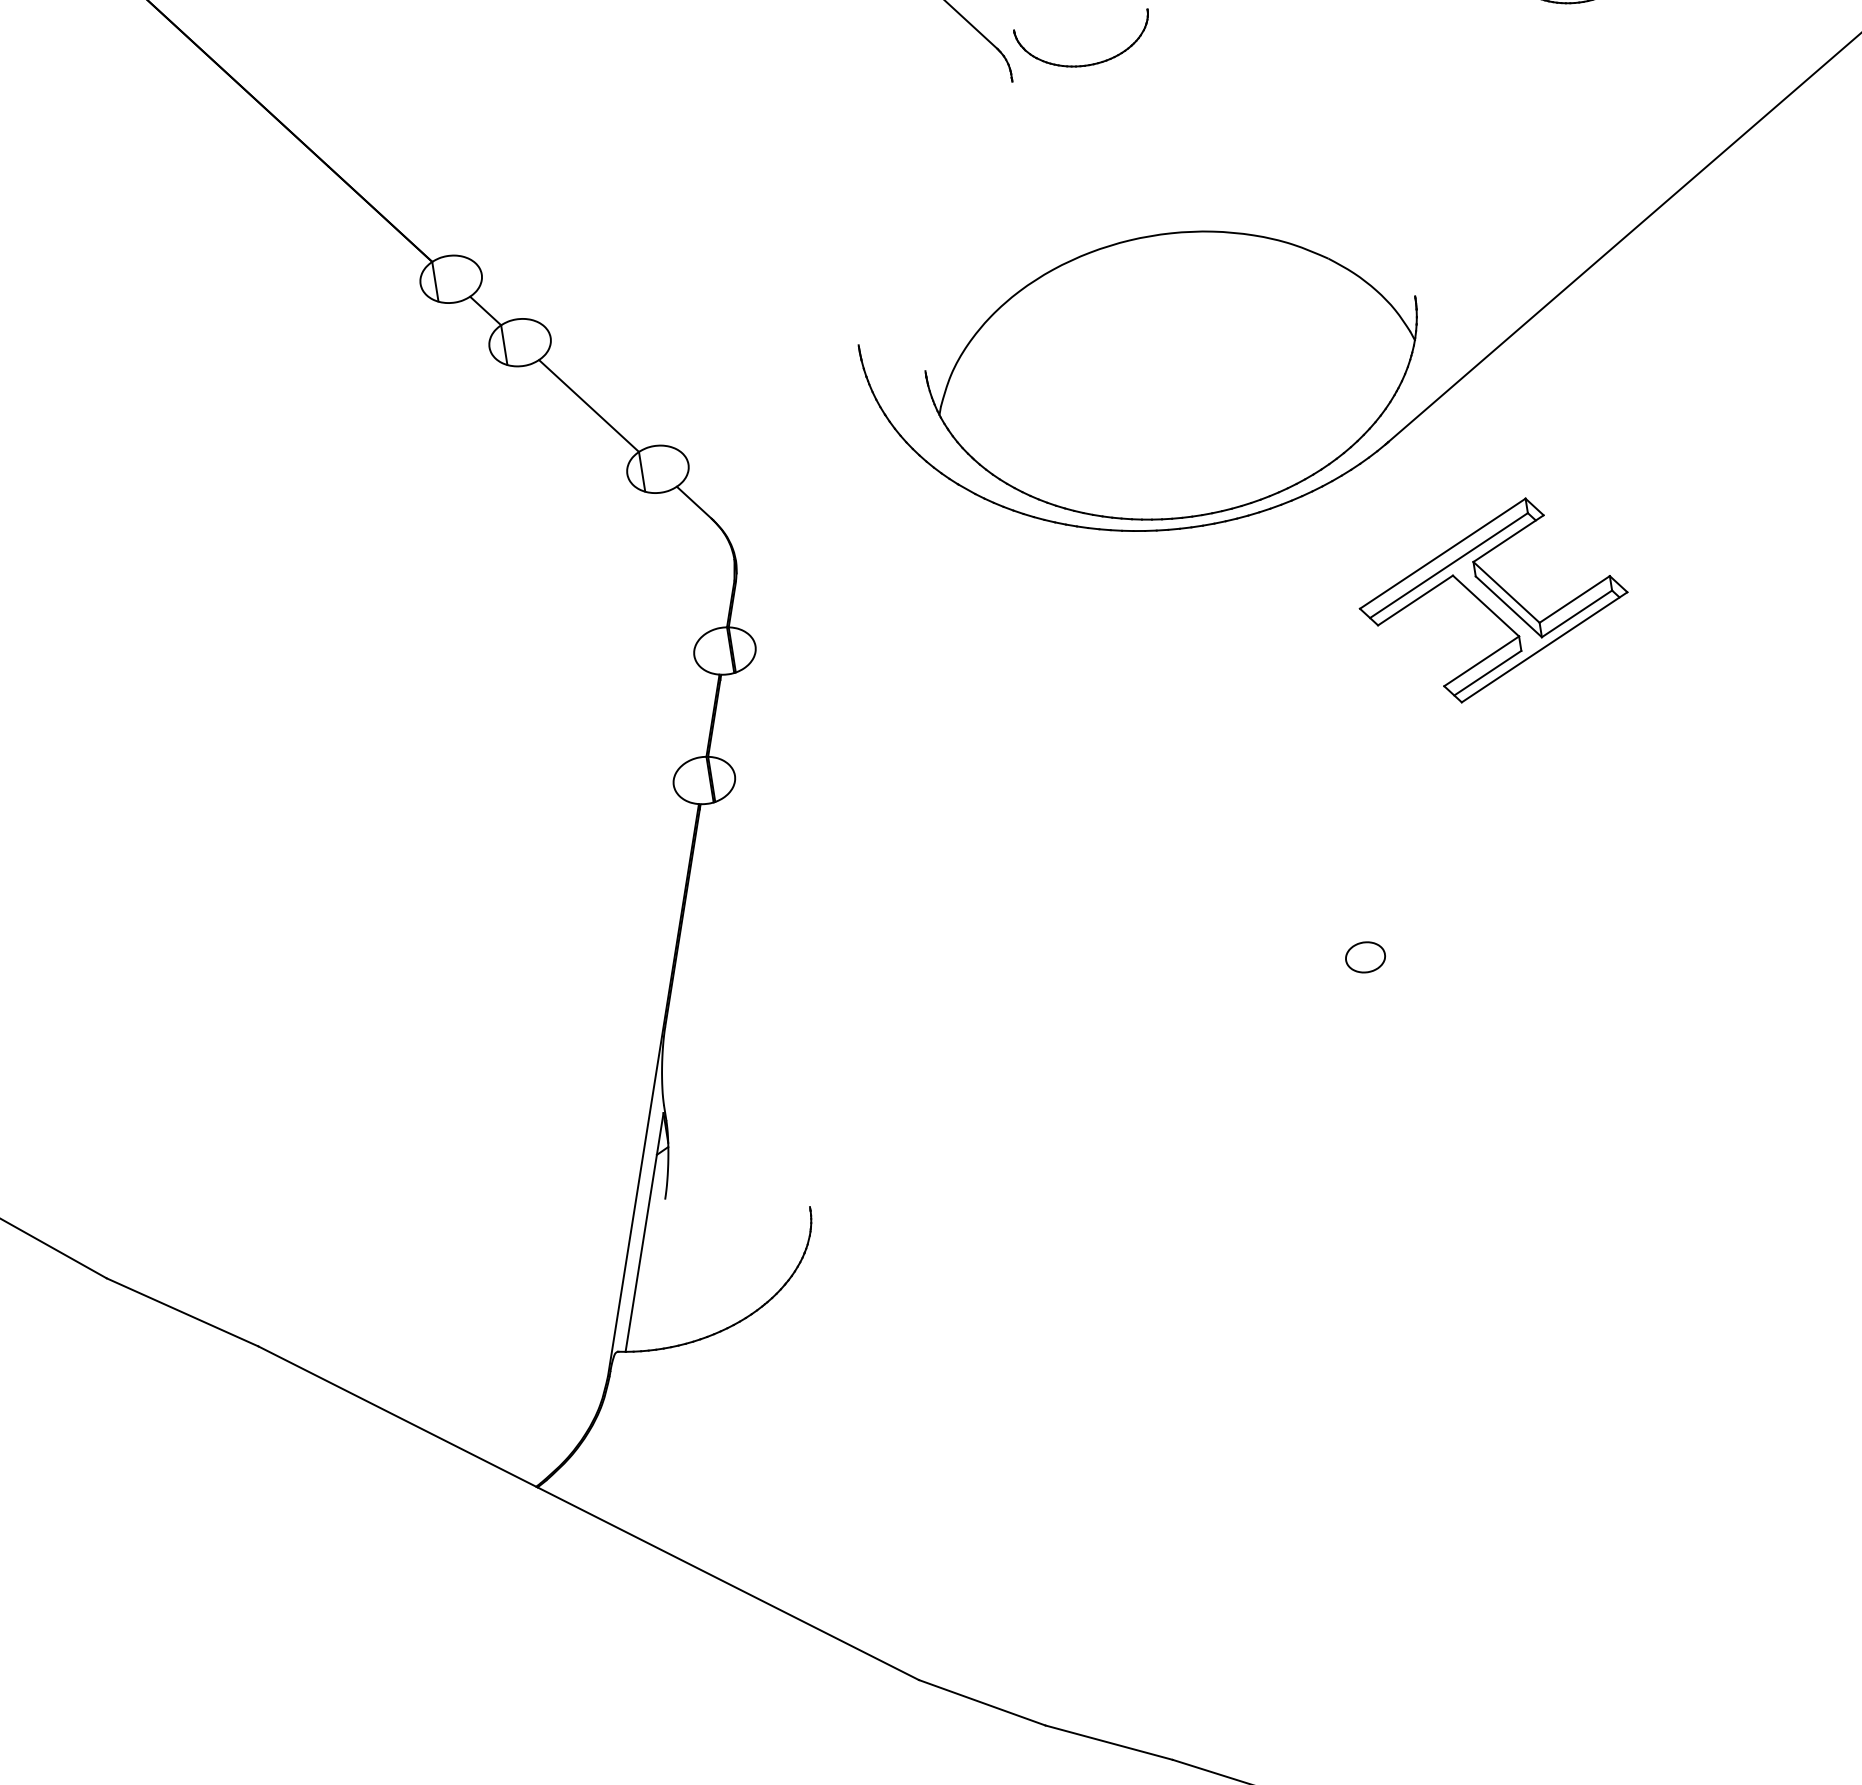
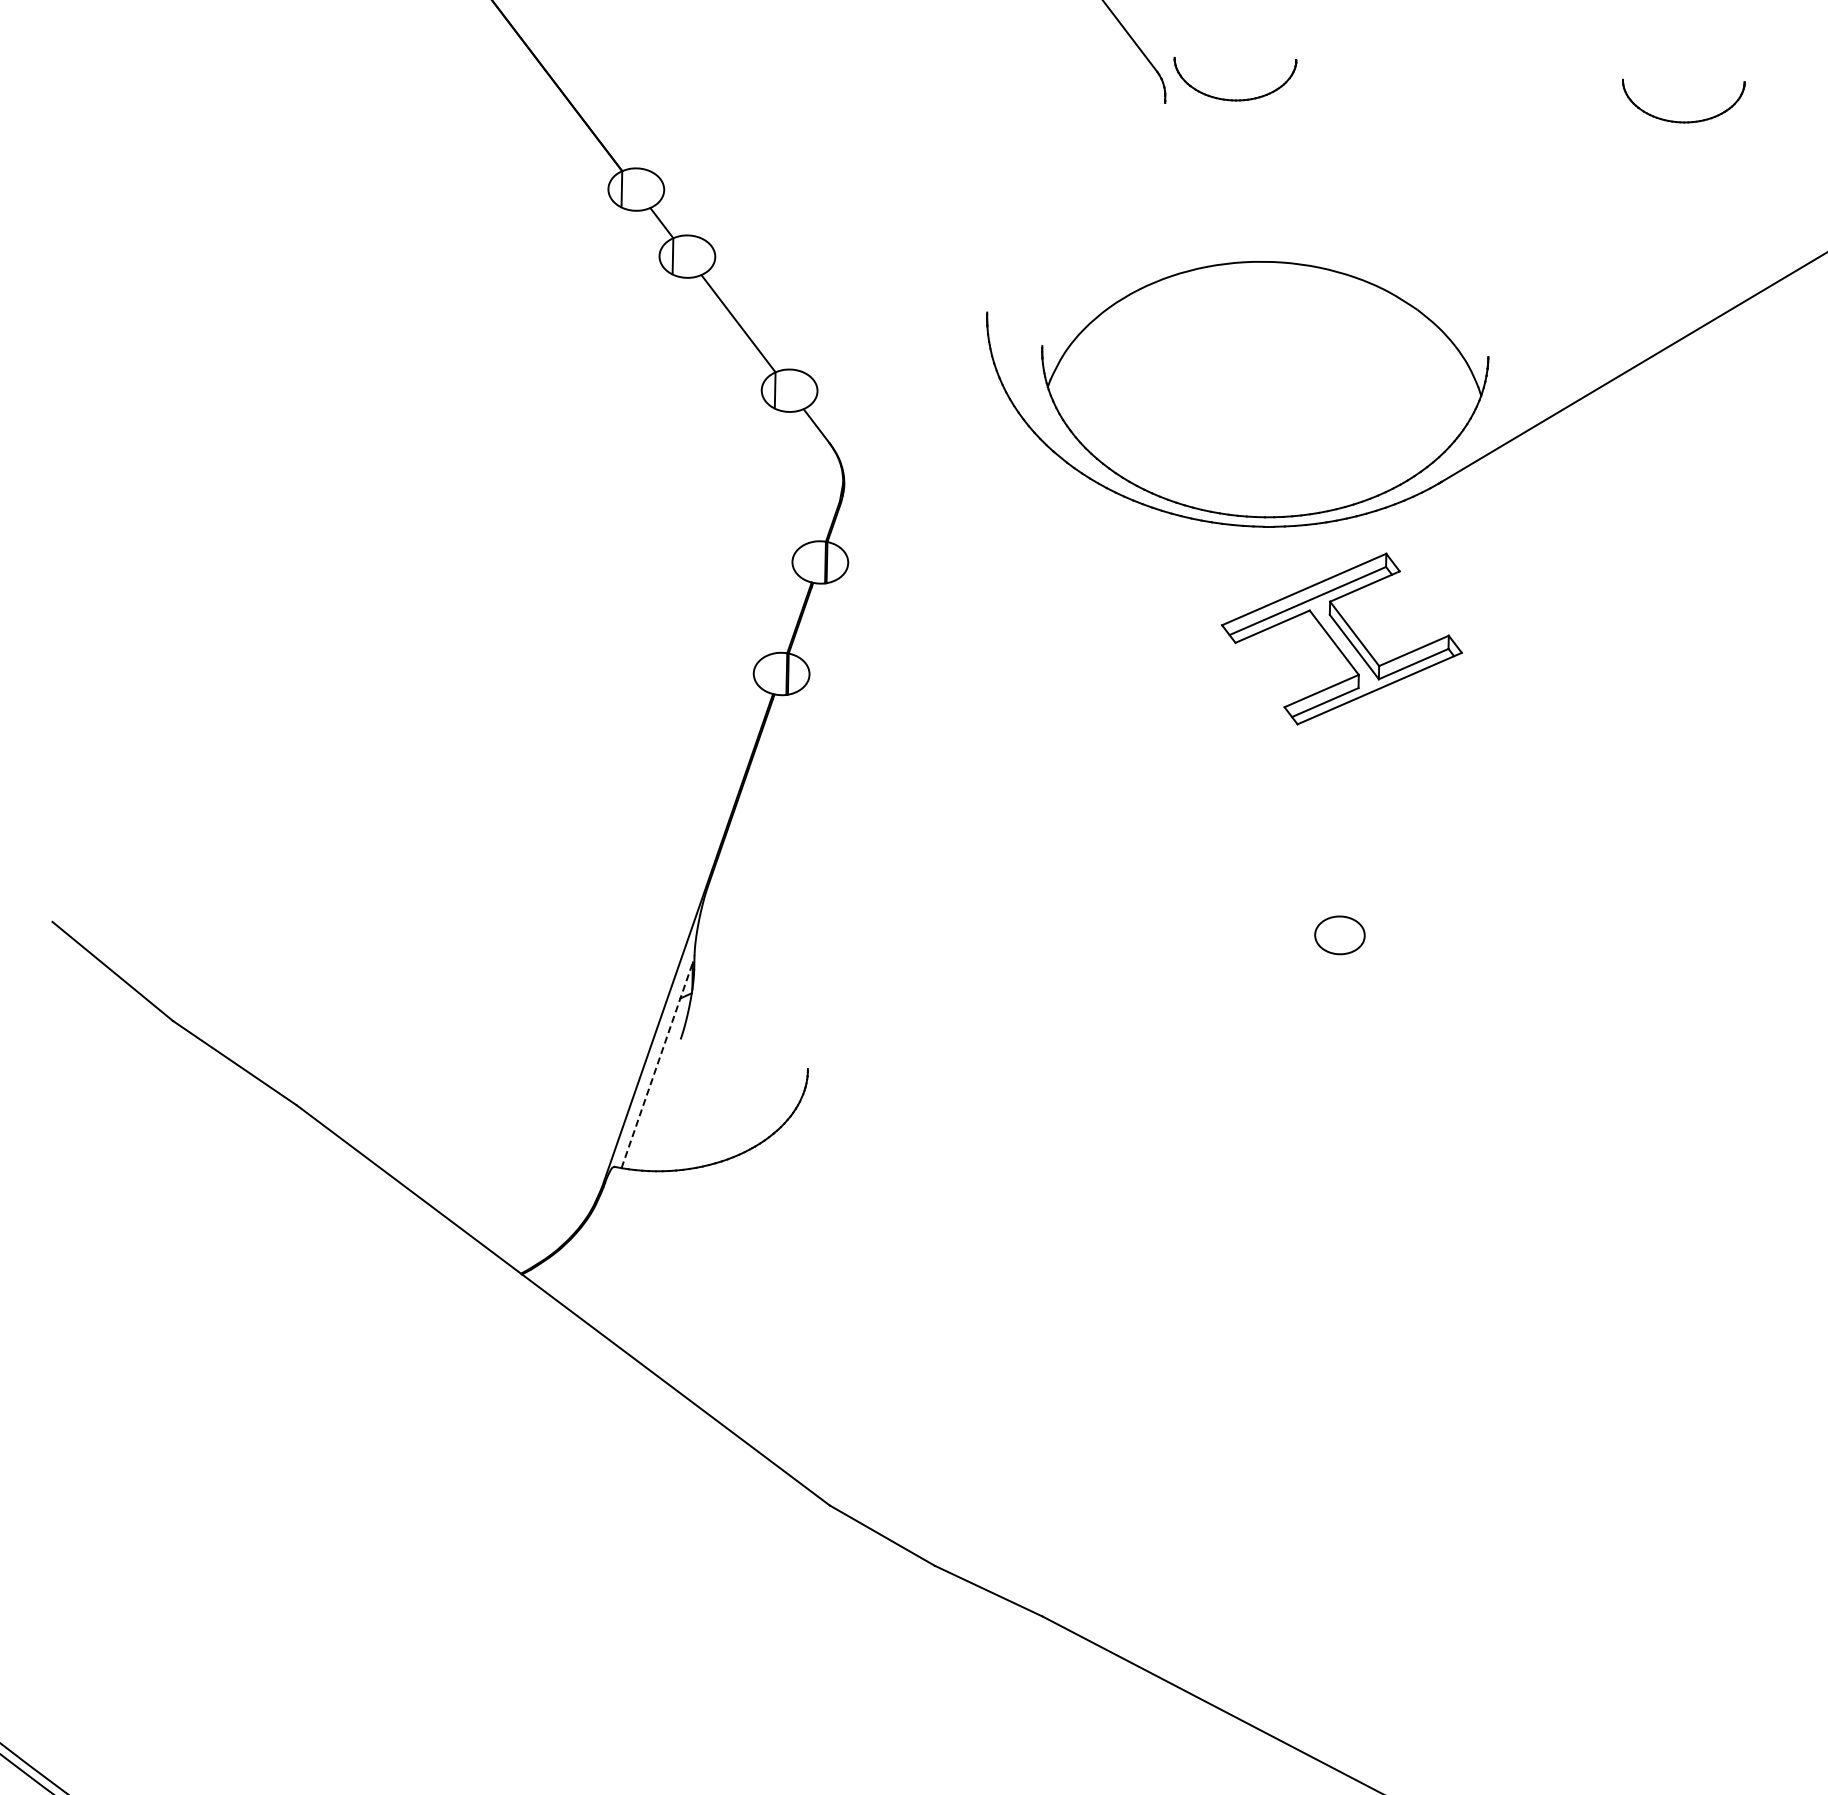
part: (1493, 599) -> (1341, 638), moved
part: (1364, 956) -> (1339, 934), size x1.4
line: (644, 1232) -> (657, 1065), solid -> dashed

